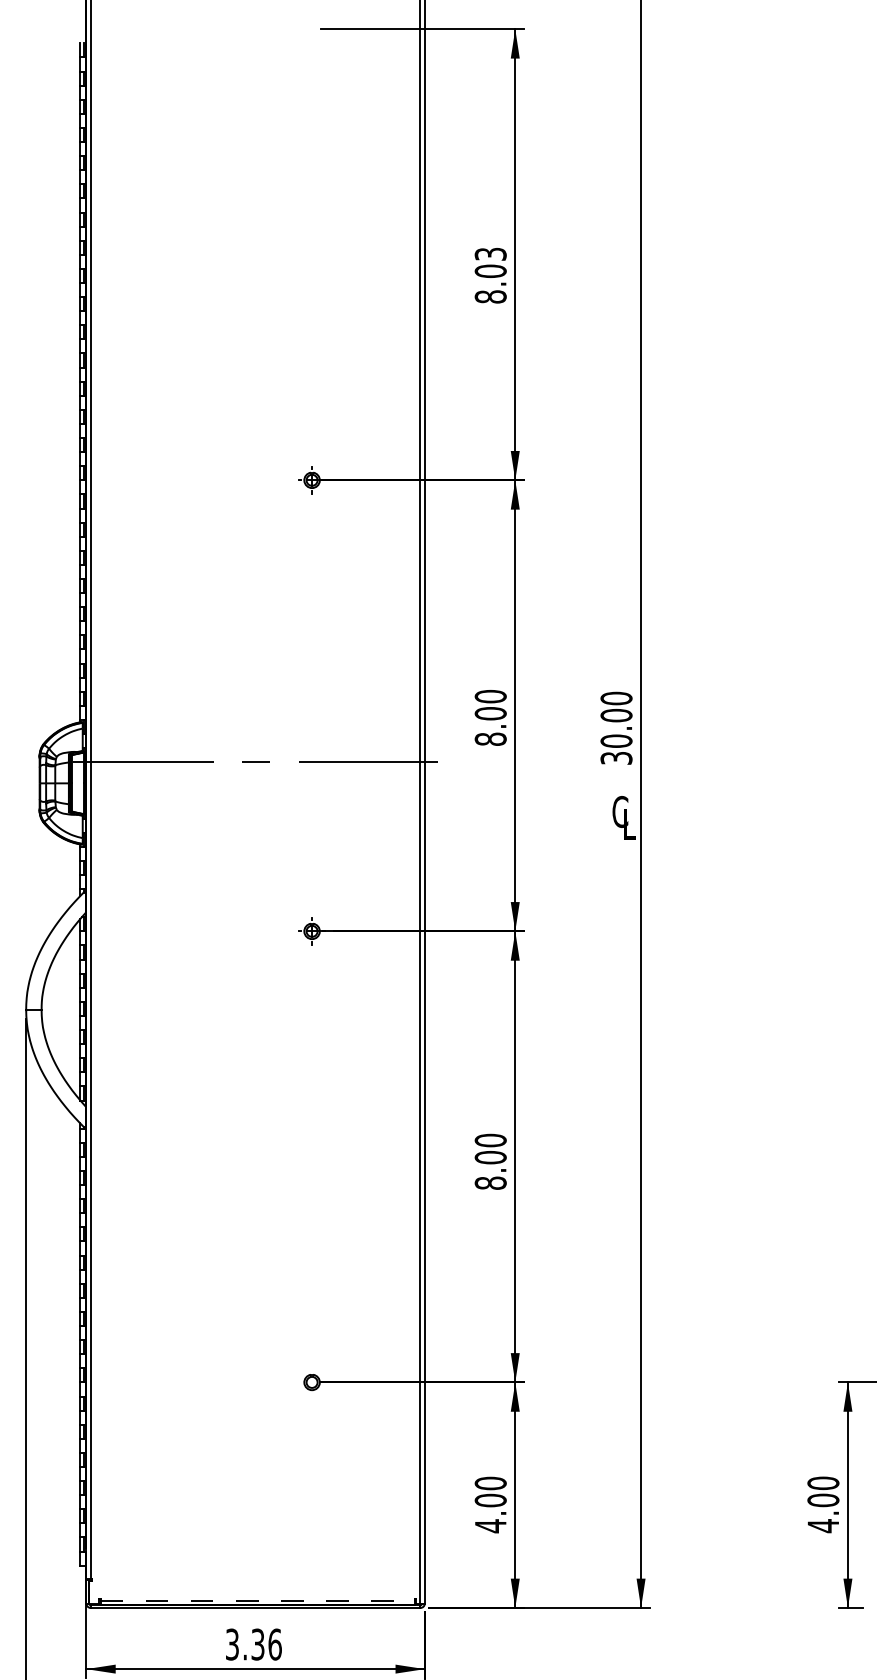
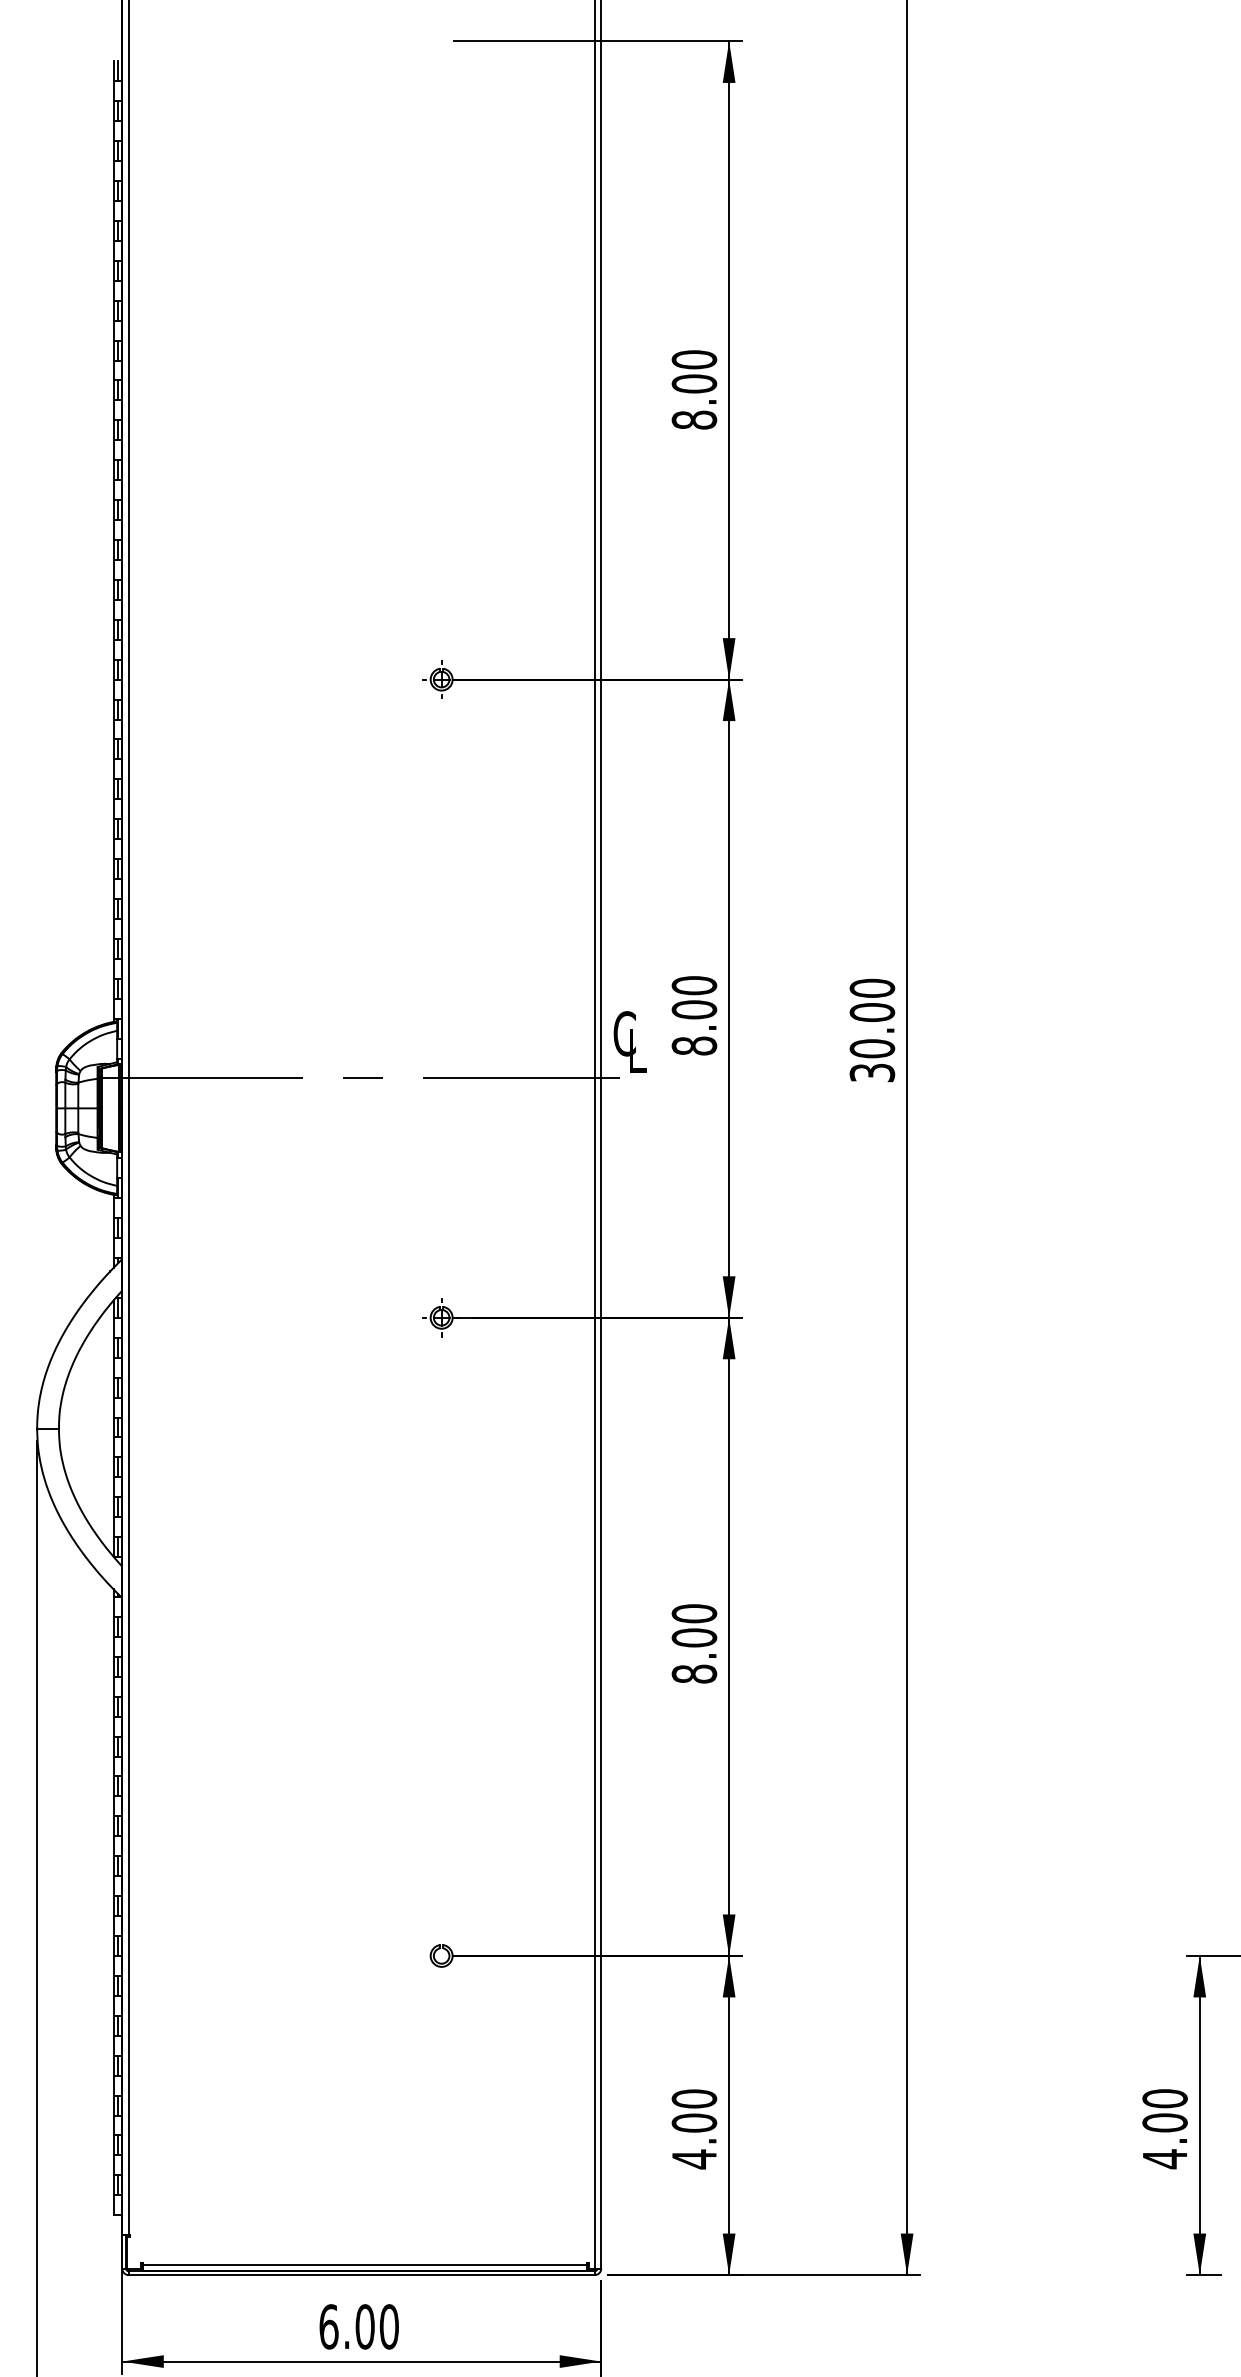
text: (490, 254) -> (694, 359), 8.03 -> 8.00
text: (623, 817) -> (629, 1041), moved
line: (258, 1600) -> (365, 2264), dashed -> solid
text: (254, 1644) -> (359, 2326), 3.36 -> 6.00

